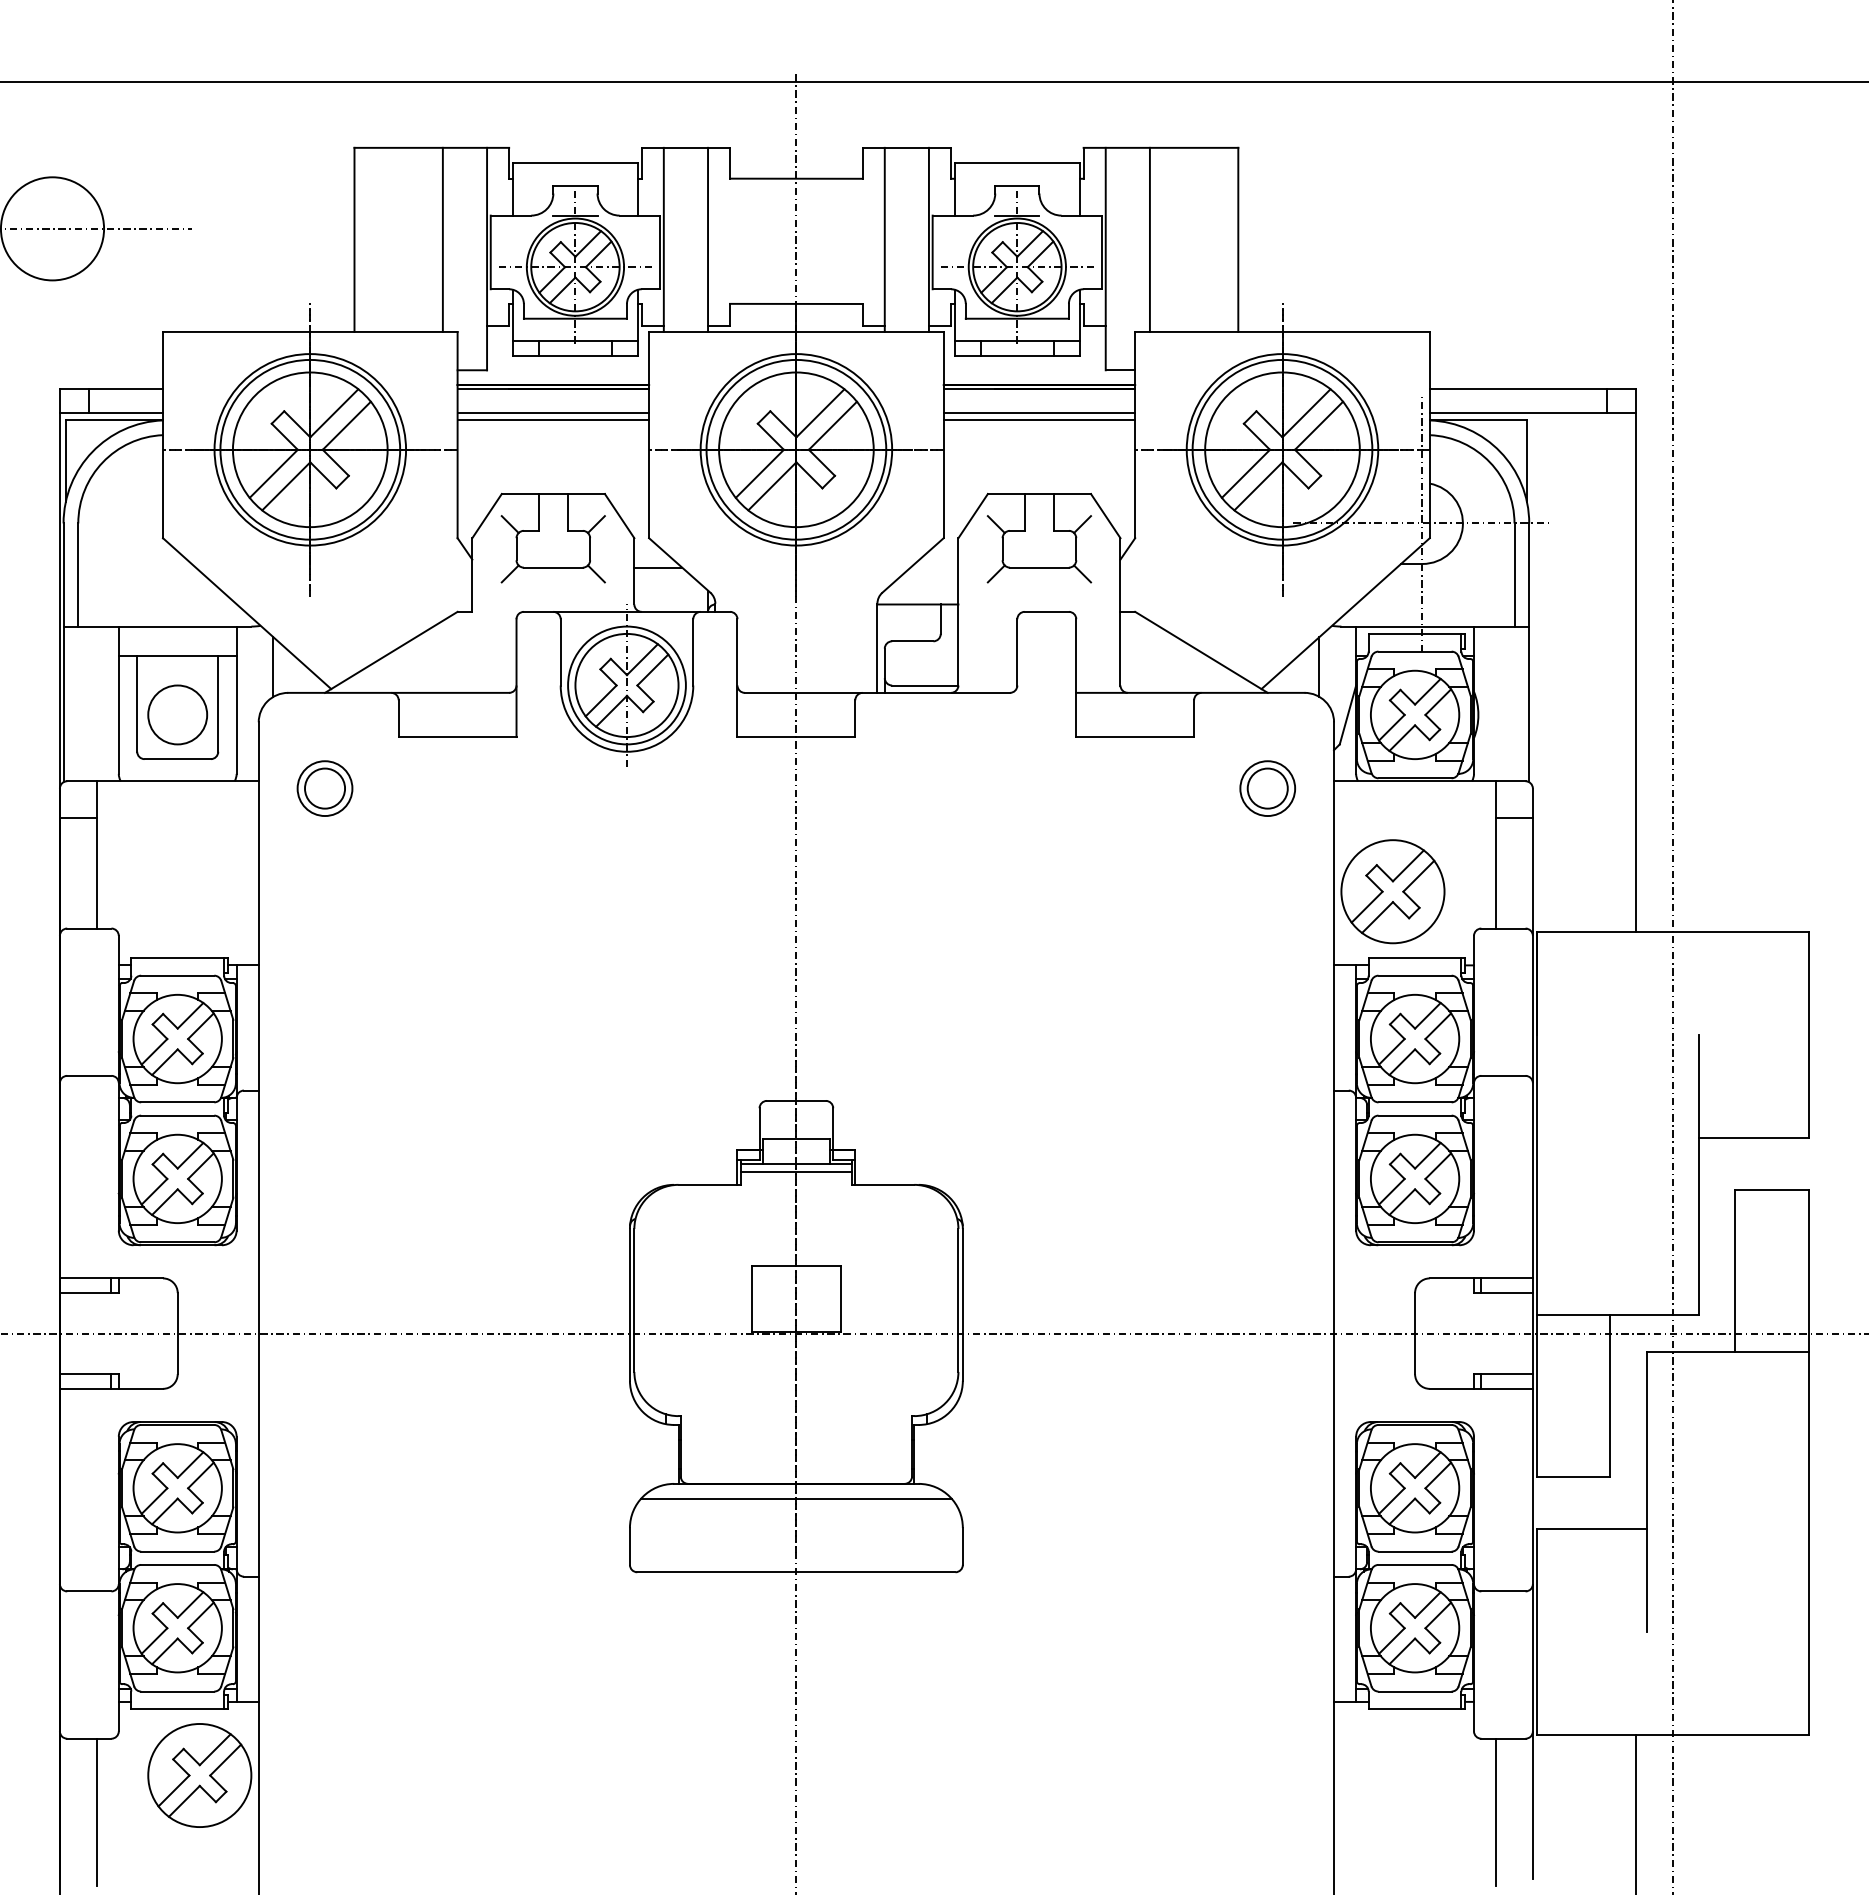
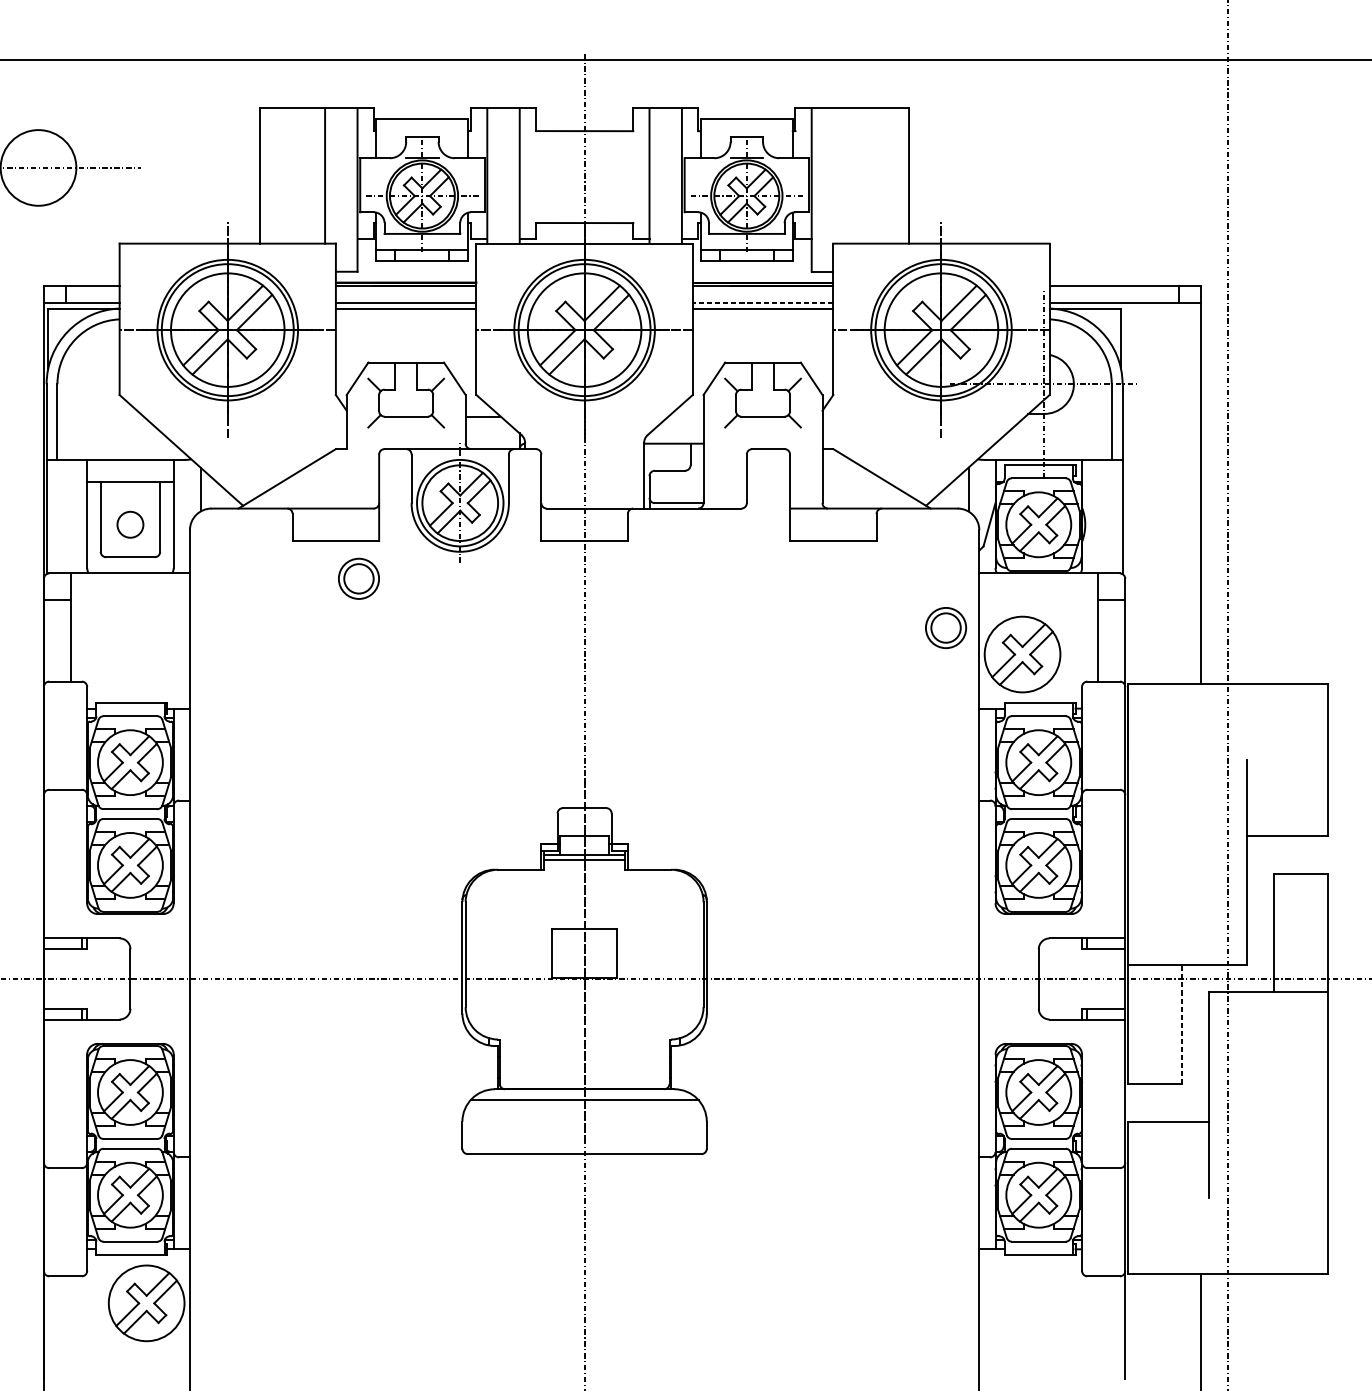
line: (1149, 239) -> (843, 175), removed
line: (1039, 413) -> (763, 303), solid -> dashed
circle: (177, 714) -> (130, 524), size x0.6
part: (324, 788) -> (358, 578), moved
part: (1267, 788) -> (945, 627), moved
line: (1610, 1395) -> (1182, 1024), solid -> dashed
line: (96, 1812) -> (70, 1330), removed
line: (1496, 1812) -> (1098, 1330), removed

